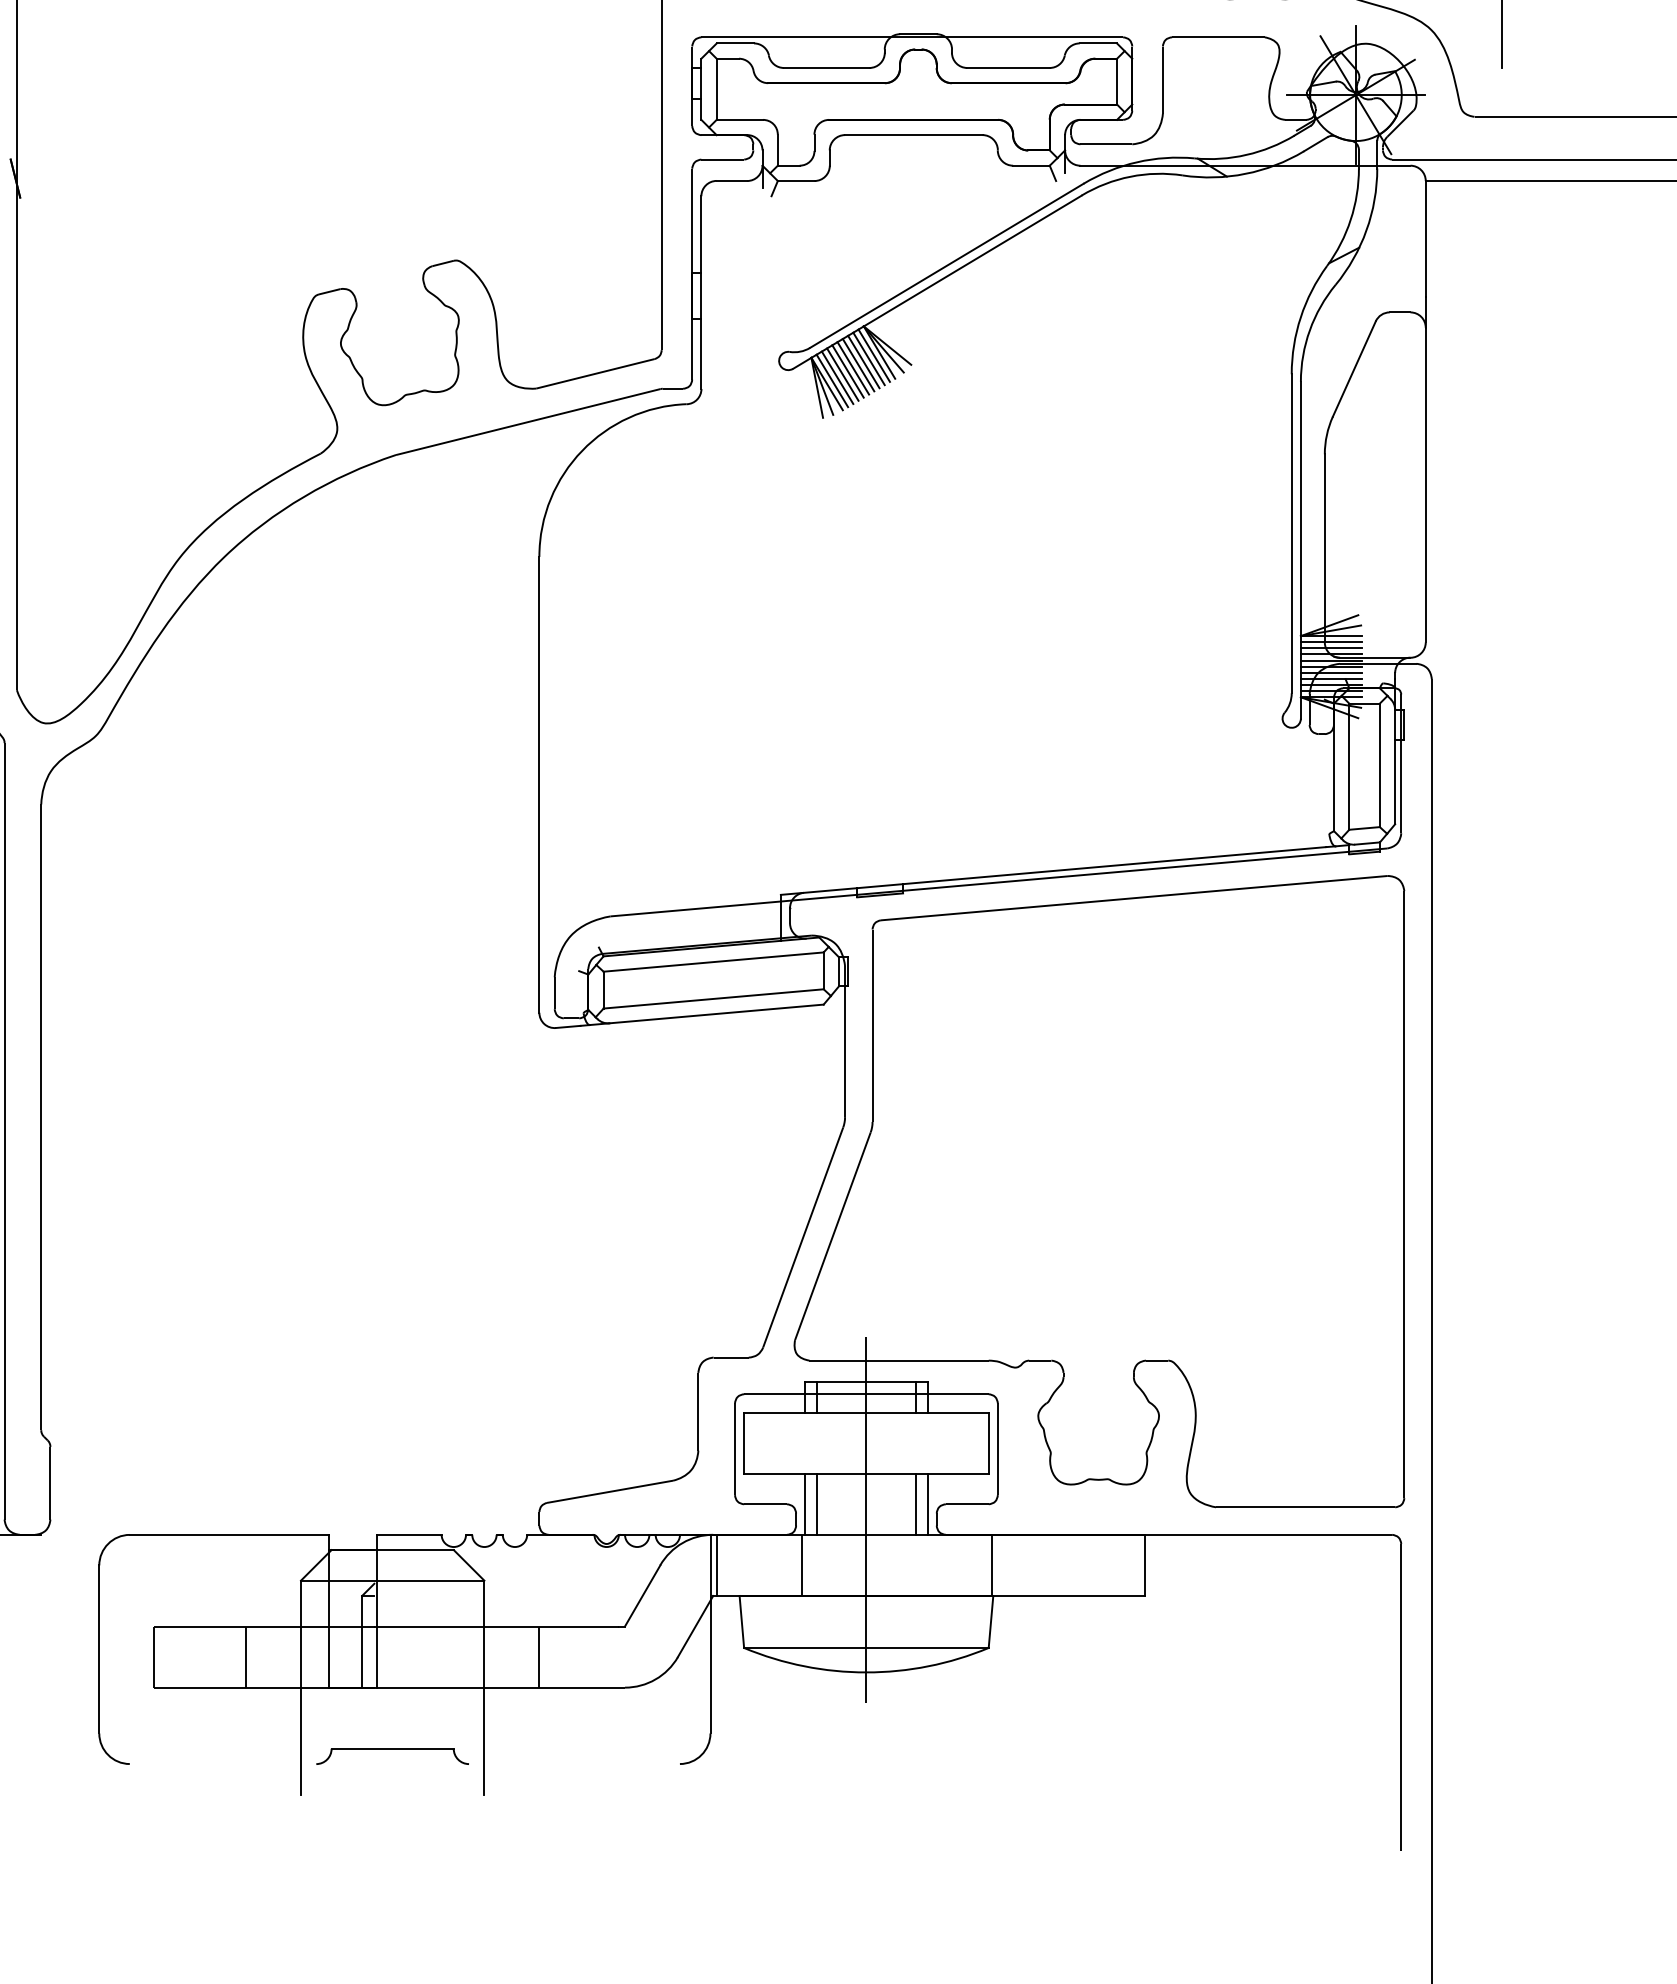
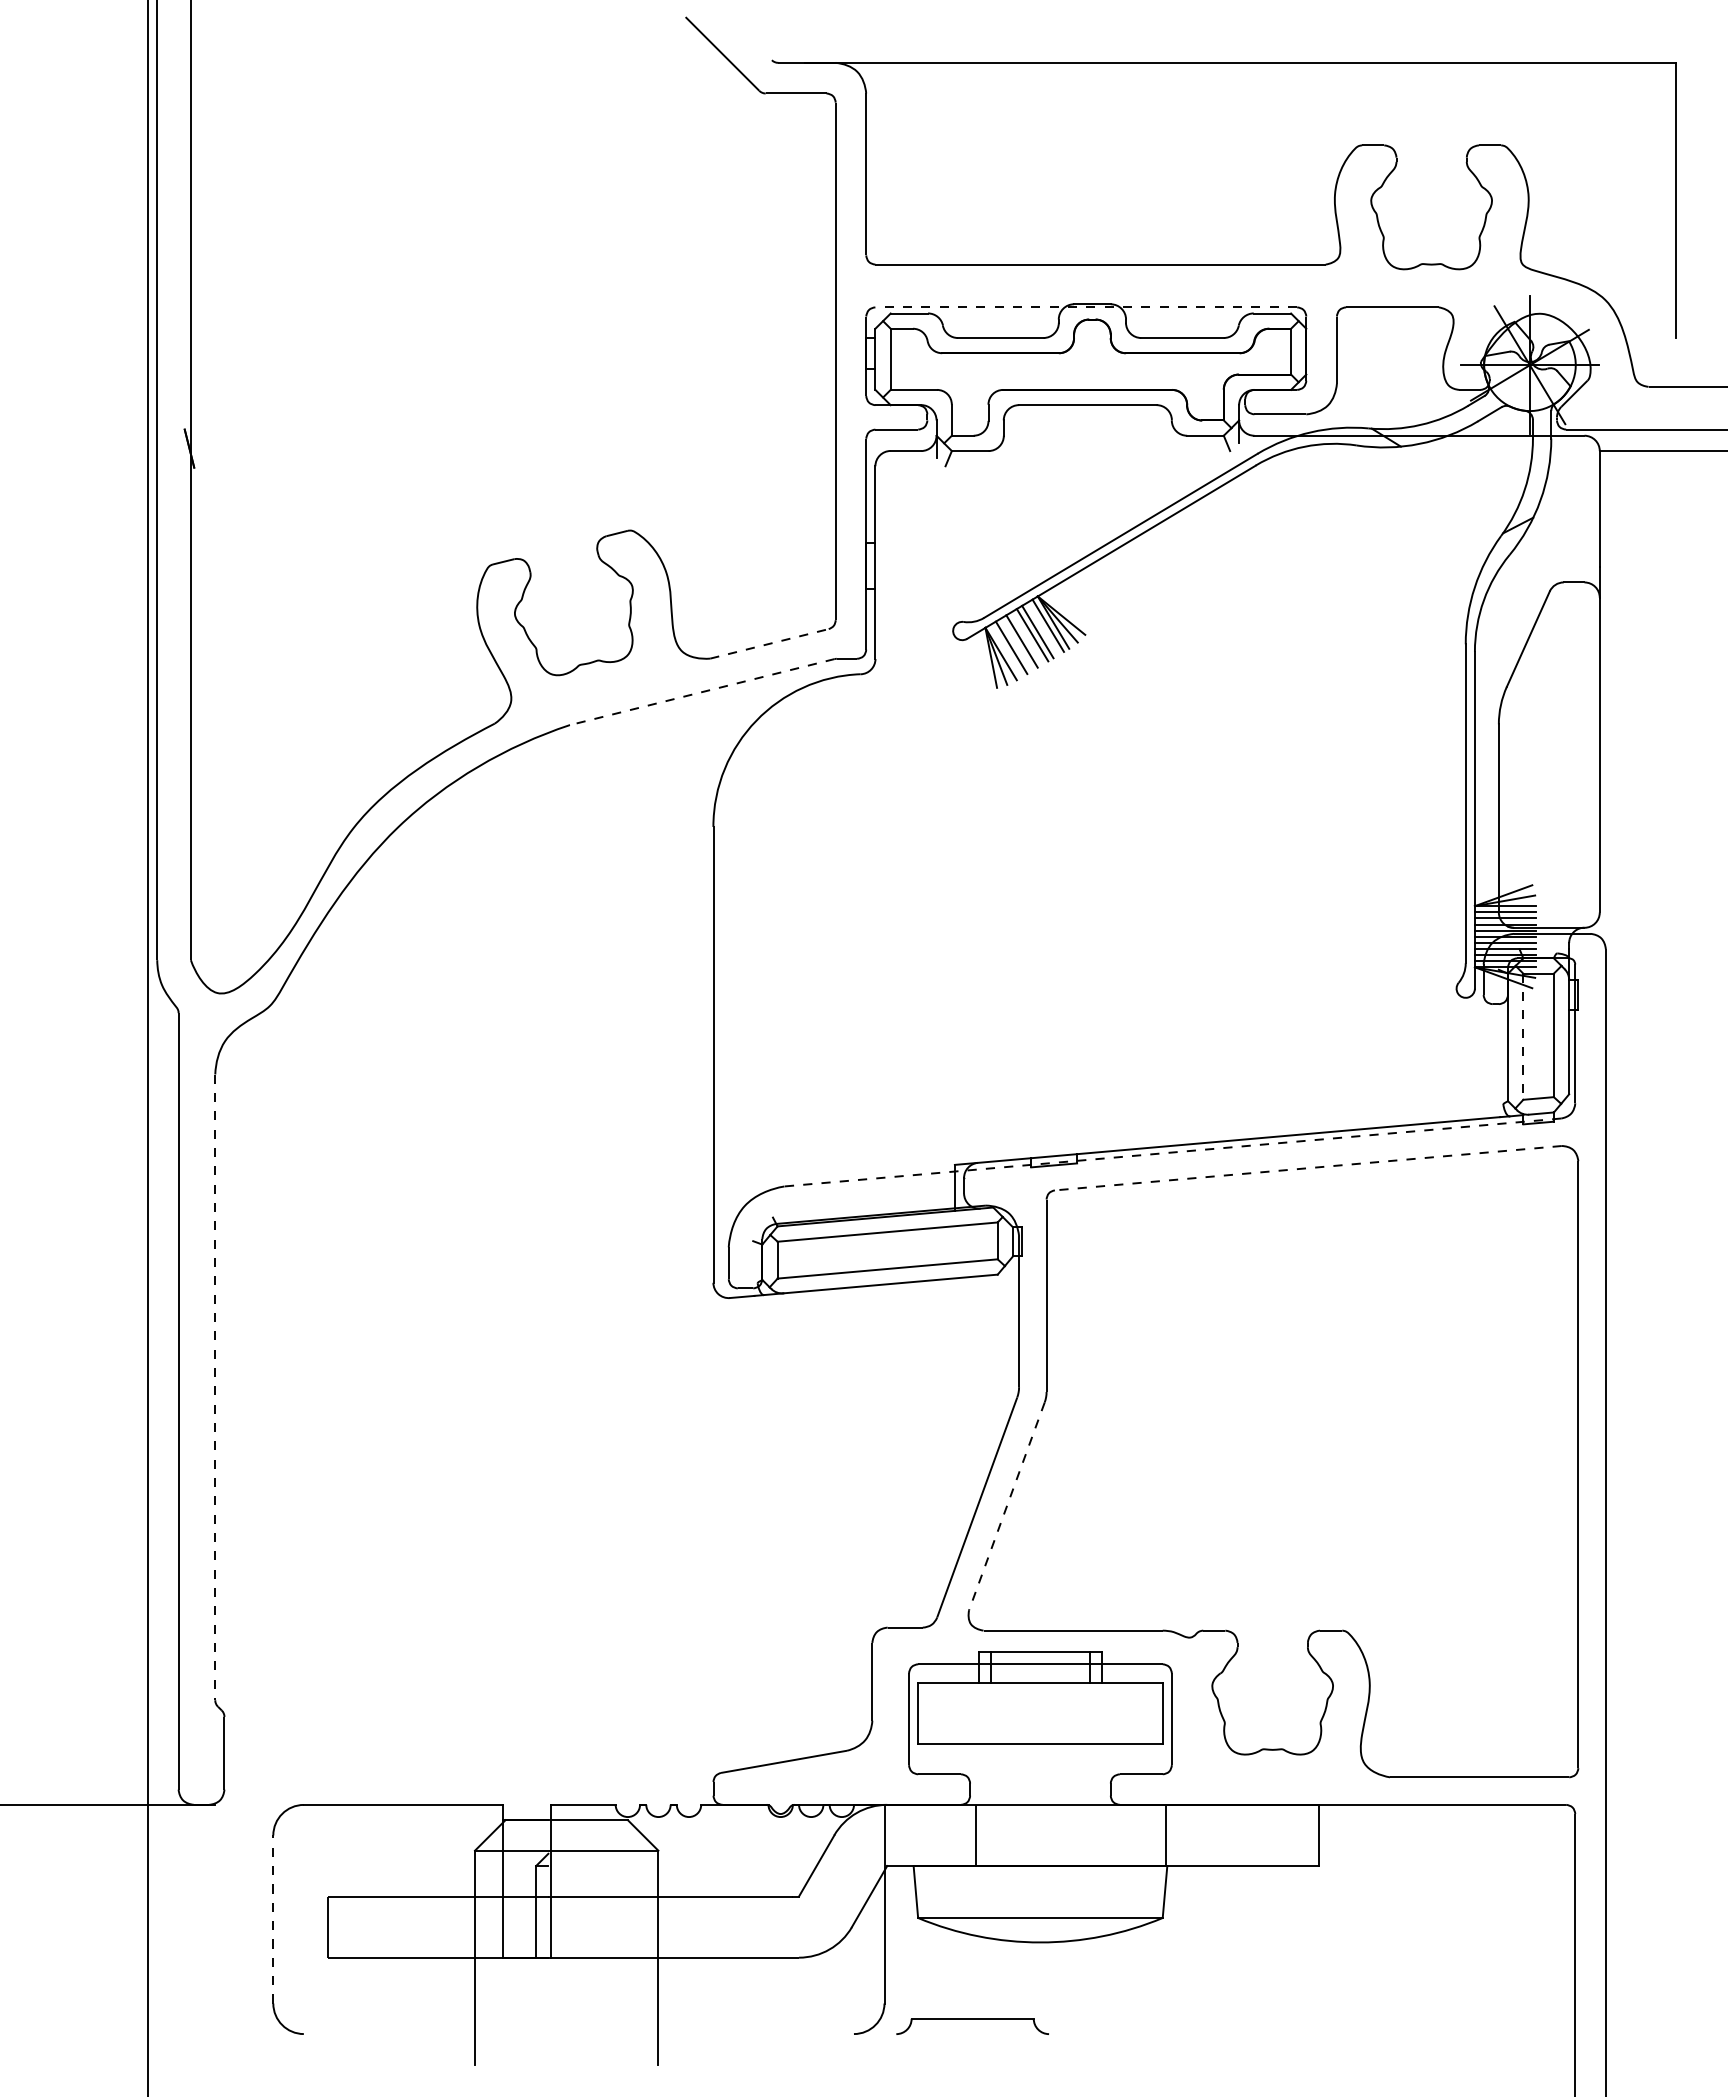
line: (912, 37) -> (1086, 307), solid -> dashed
line: (868, 358) -> (1042, 628), removed
line: (853, 368) -> (1027, 638), removed
line: (595, 373) -> (769, 643), solid -> dashed
line: (842, 374) -> (1016, 644), removed
line: (832, 380) -> (1006, 650), removed
line: (527, 422) -> (701, 692), solid -> dashed
line: (1349, 767) -> (1523, 1037), solid -> dashed
line: (998, 882) -> (1172, 1152), solid -> dashed
line: (1133, 898) -> (1307, 1168), solid -> dashed
line: (41, 1117) -> (215, 1387), solid -> dashed
line: (832, 1236) -> (1006, 1506), solid -> dashed
line: (805, 1503) -> (979, 1773), removed
line: (816, 1503) -> (990, 1773), removed
line: (916, 1503) -> (1090, 1773), removed
line: (927, 1503) -> (1101, 1773), removed
line: (866, 1519) -> (1040, 1789), removed
line: (716, 1565) -> (890, 1835), removed
line: (99, 1649) -> (273, 1919), solid -> dashed
line: (246, 1656) -> (420, 1926), removed
line: (539, 1656) -> (713, 1926), removed
part: (392, 1749) -> (972, 2019), moved

